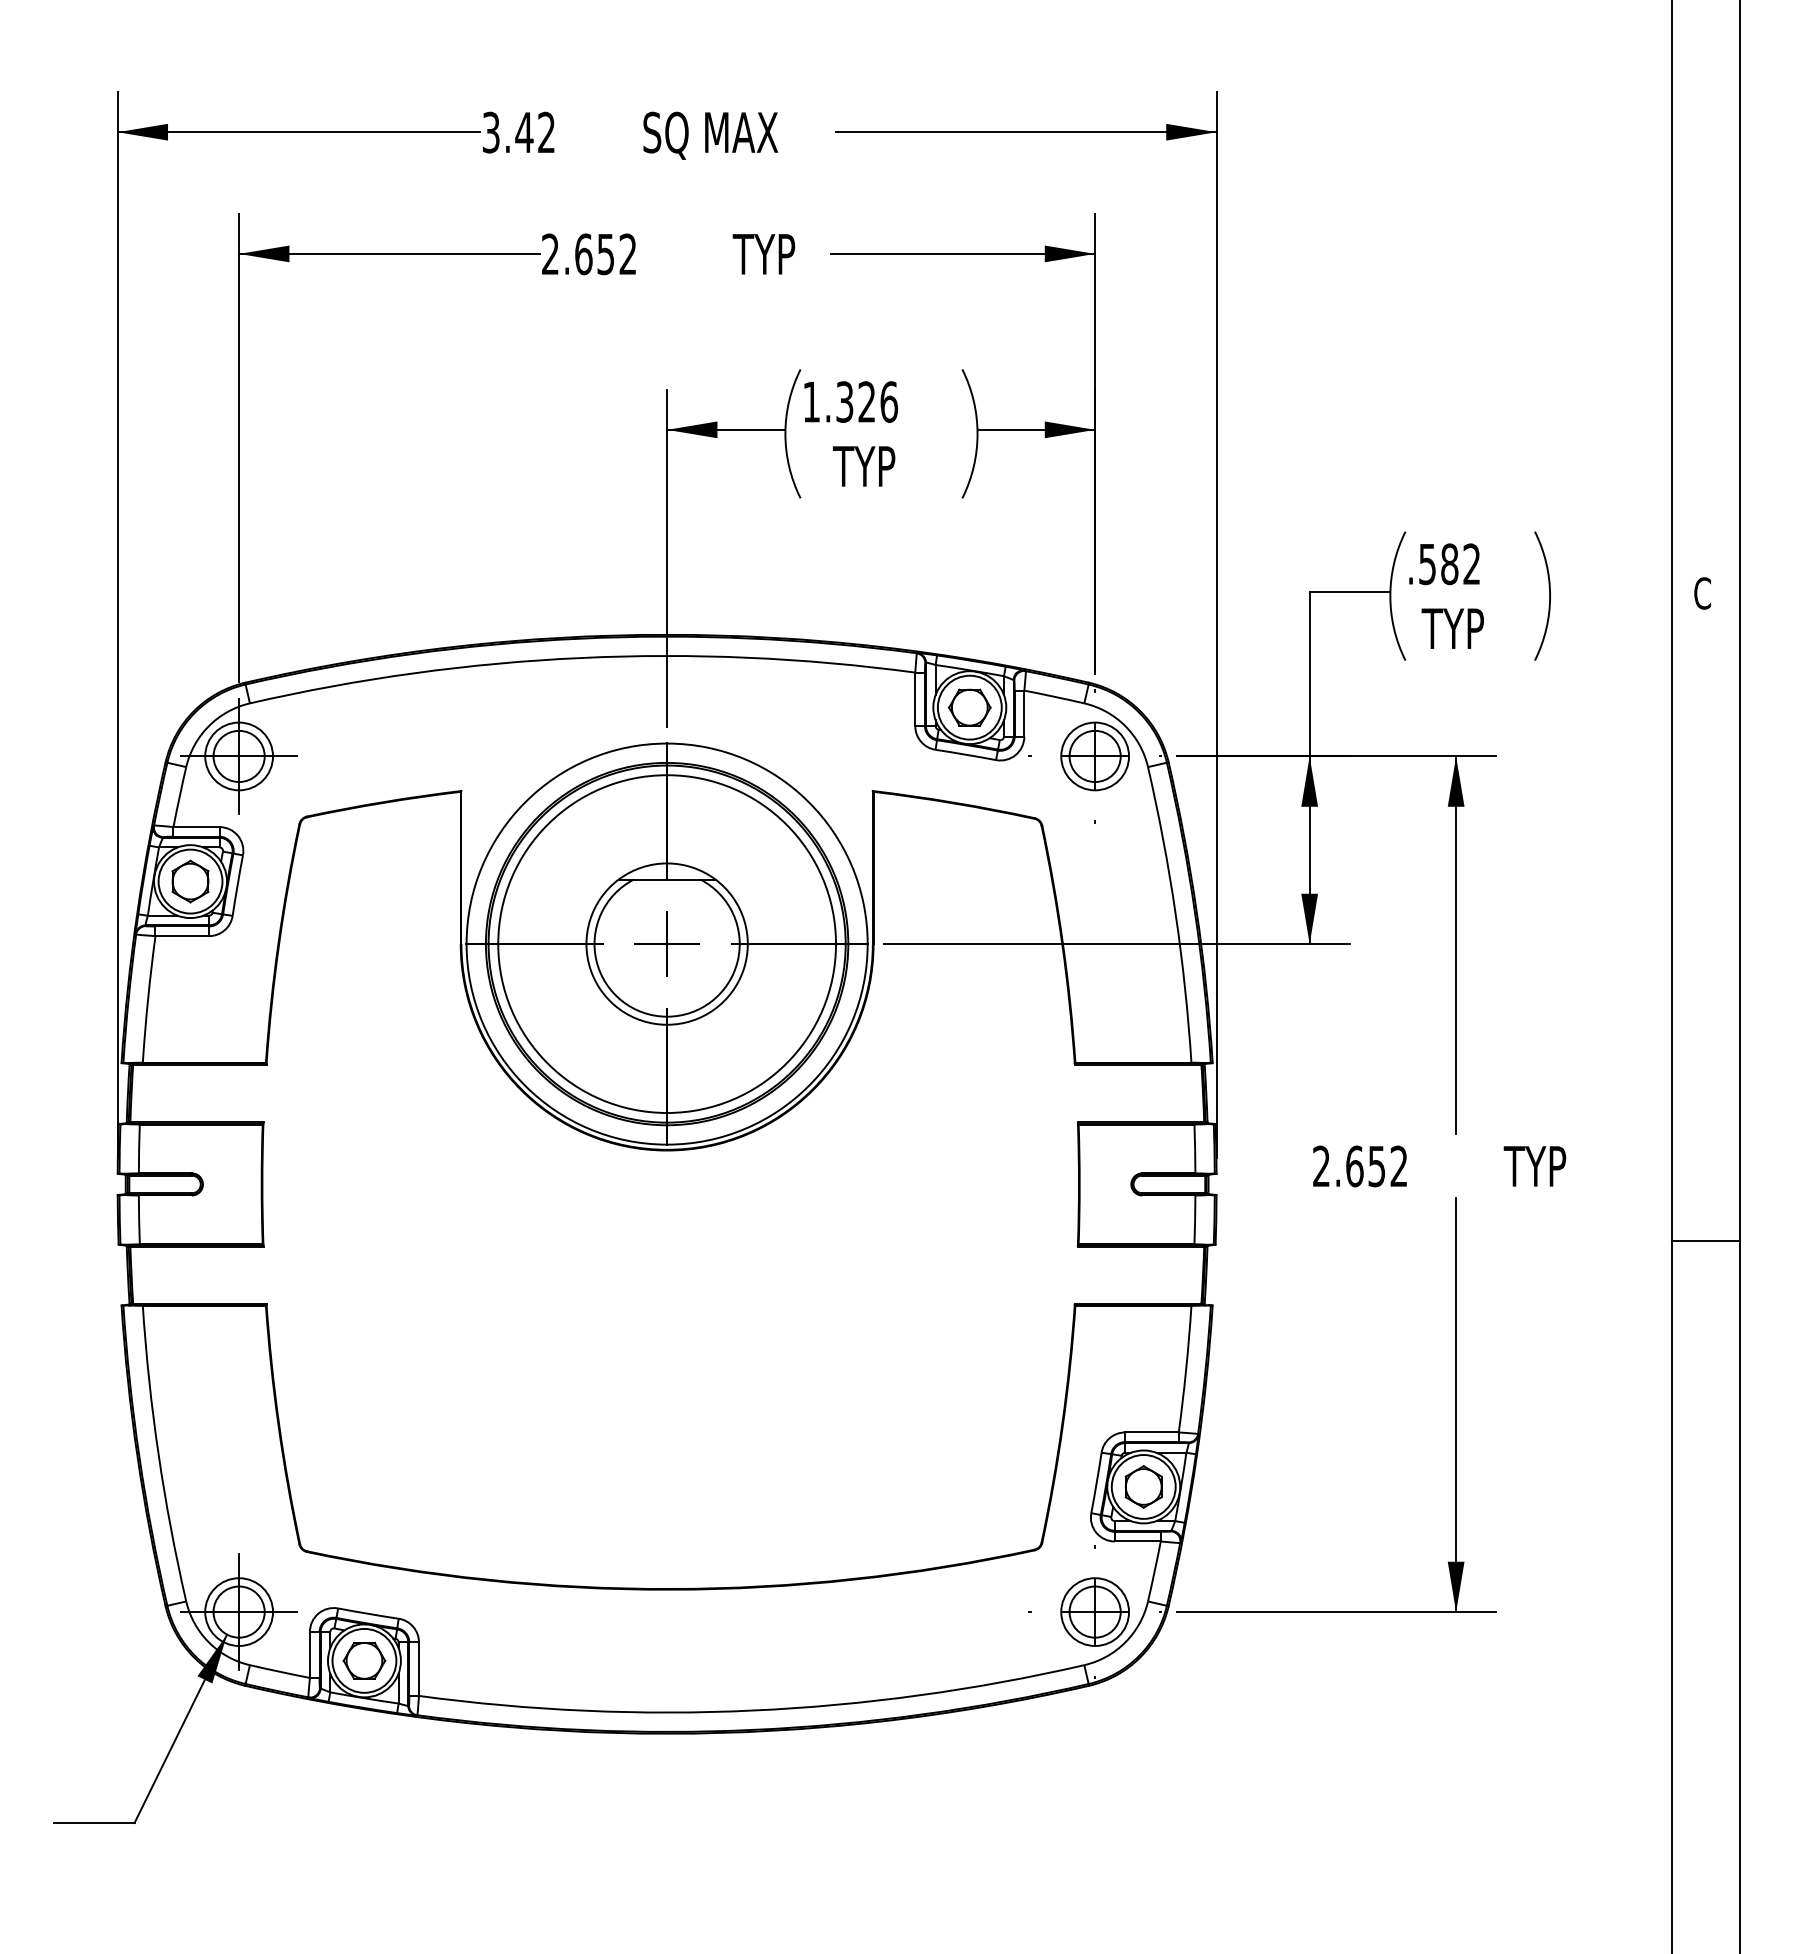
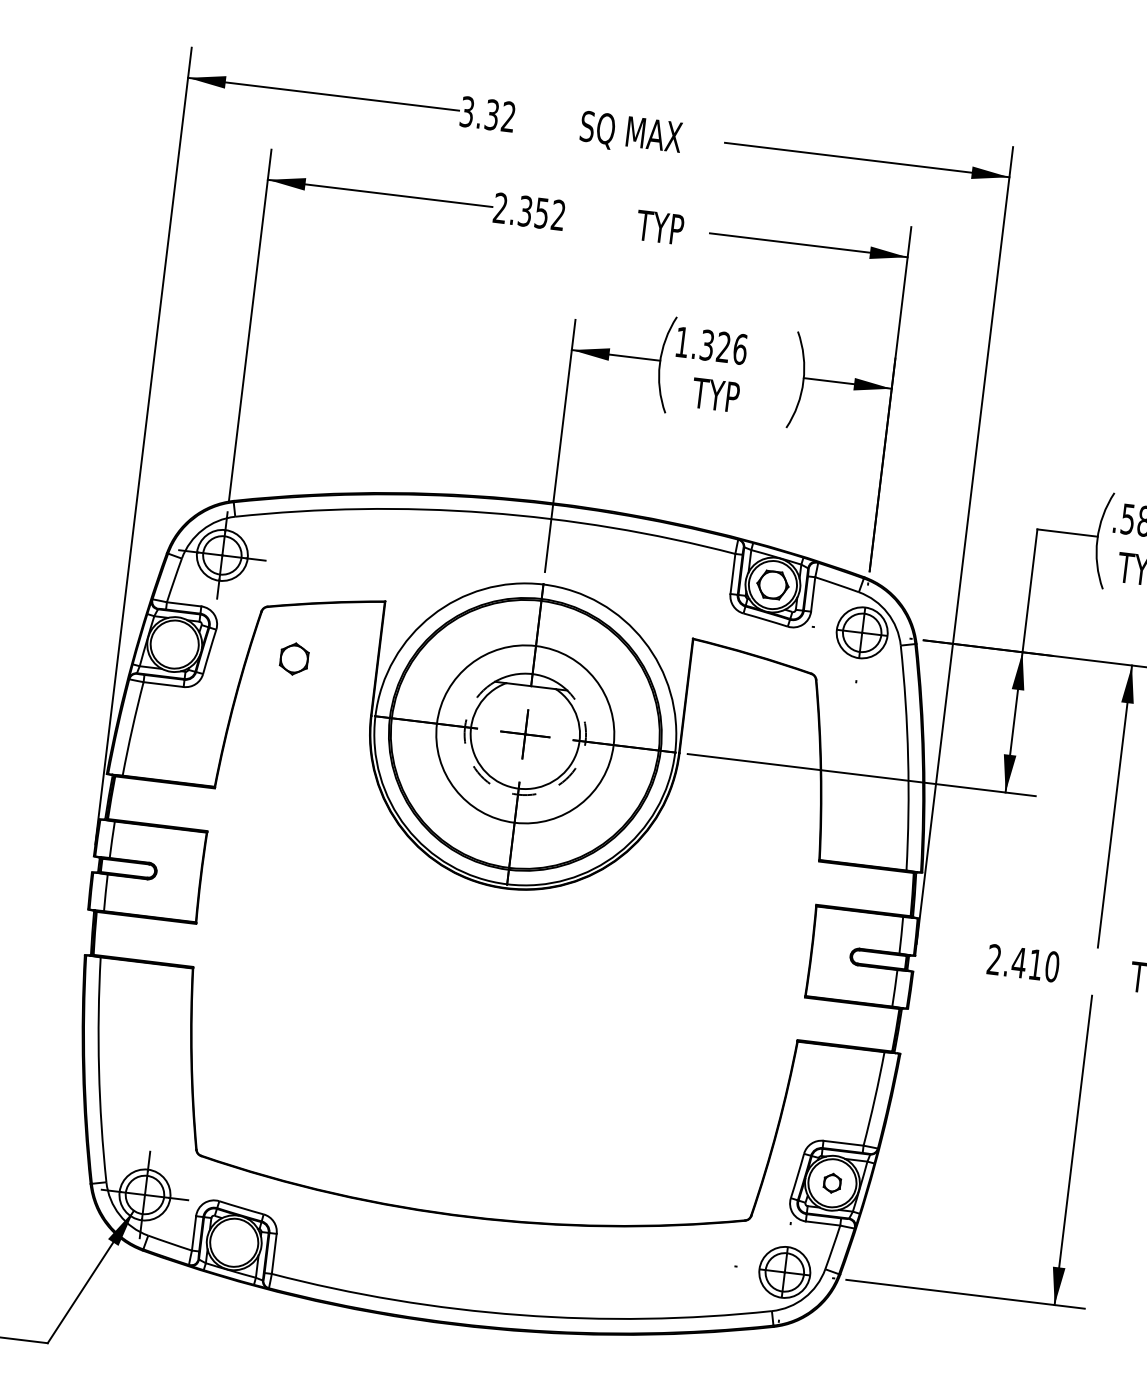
text: (524, 132) -> (492, 114), 3.42 -> 3.32
text: (583, 254) -> (525, 211), 2.652 -> 2.352
part: (190, 881) -> (294, 658), moved
circle: (667, 943) -> (525, 733), size x0.7
arc: (667, 1024) -> (518, 794), solid -> dashed
text: (1376, 1166) -> (1035, 964), 2.652 -> 2.410
part: (1143, 1486) -> (832, 1182), size x0.6
part: (364, 1660) -> (234, 1242), removed

